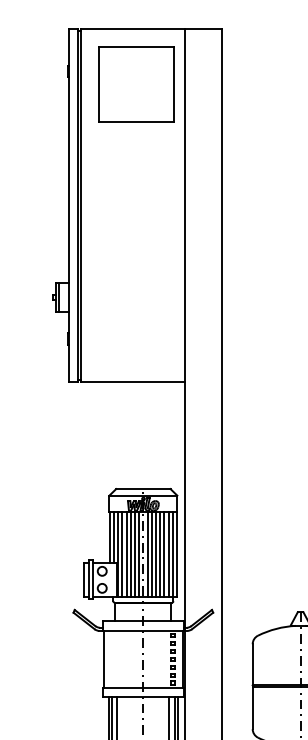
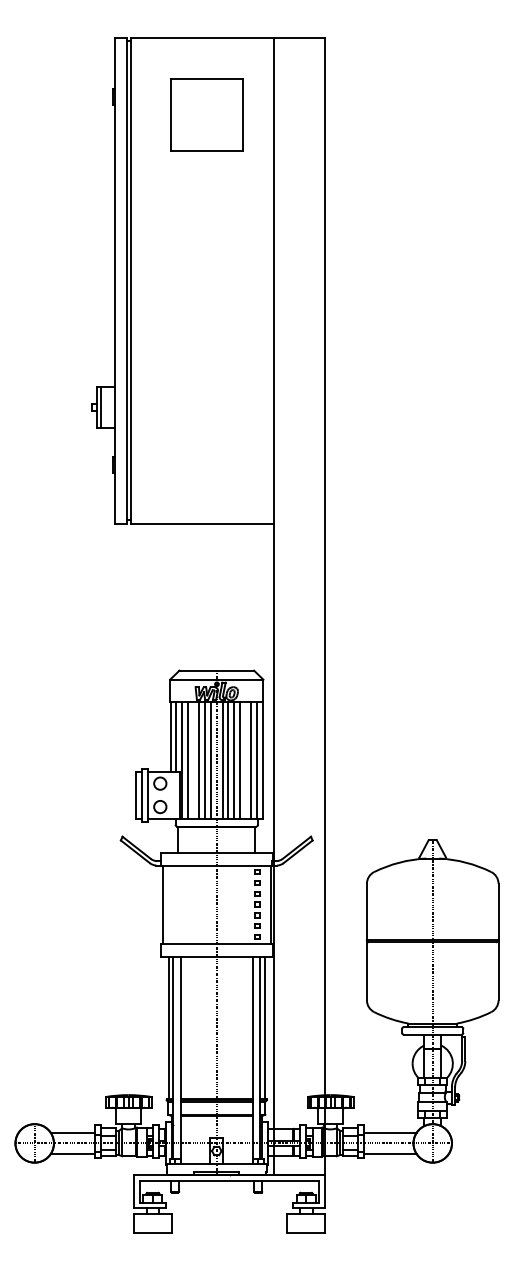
part: (135, 84) -> (206, 114), size x0.7
line: (126, 553) -> (193, 759), removed
line: (164, 553) -> (245, 759), removed

